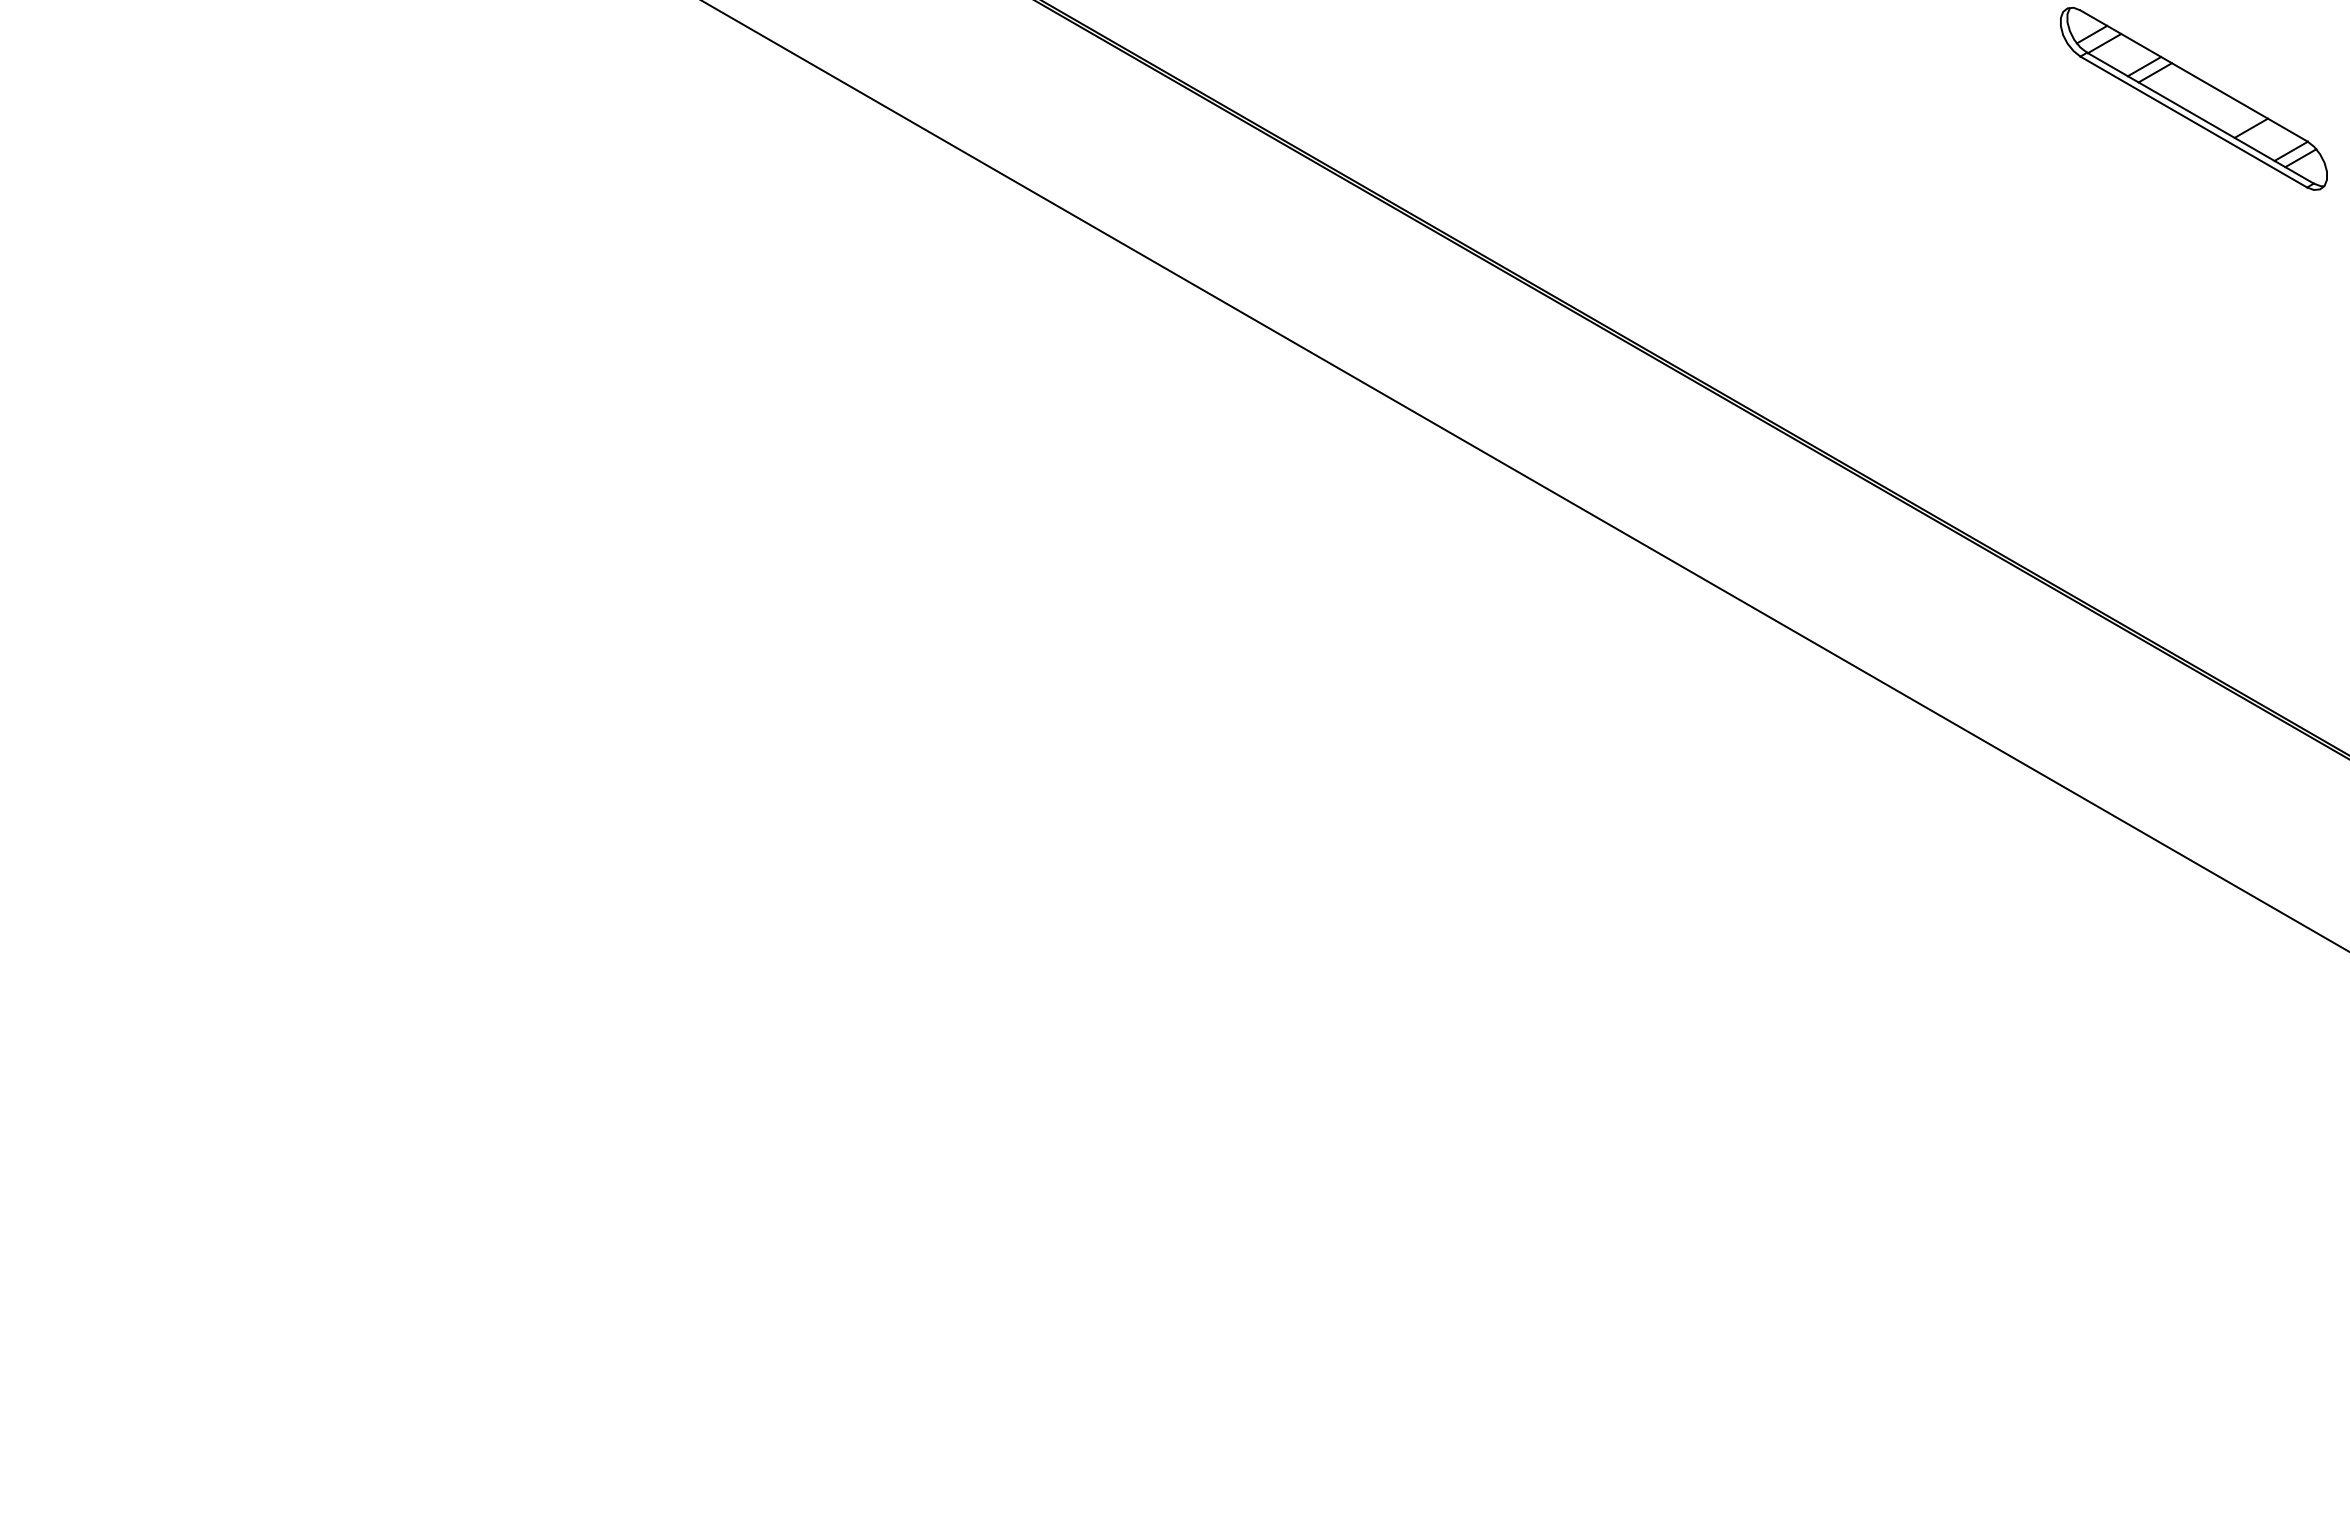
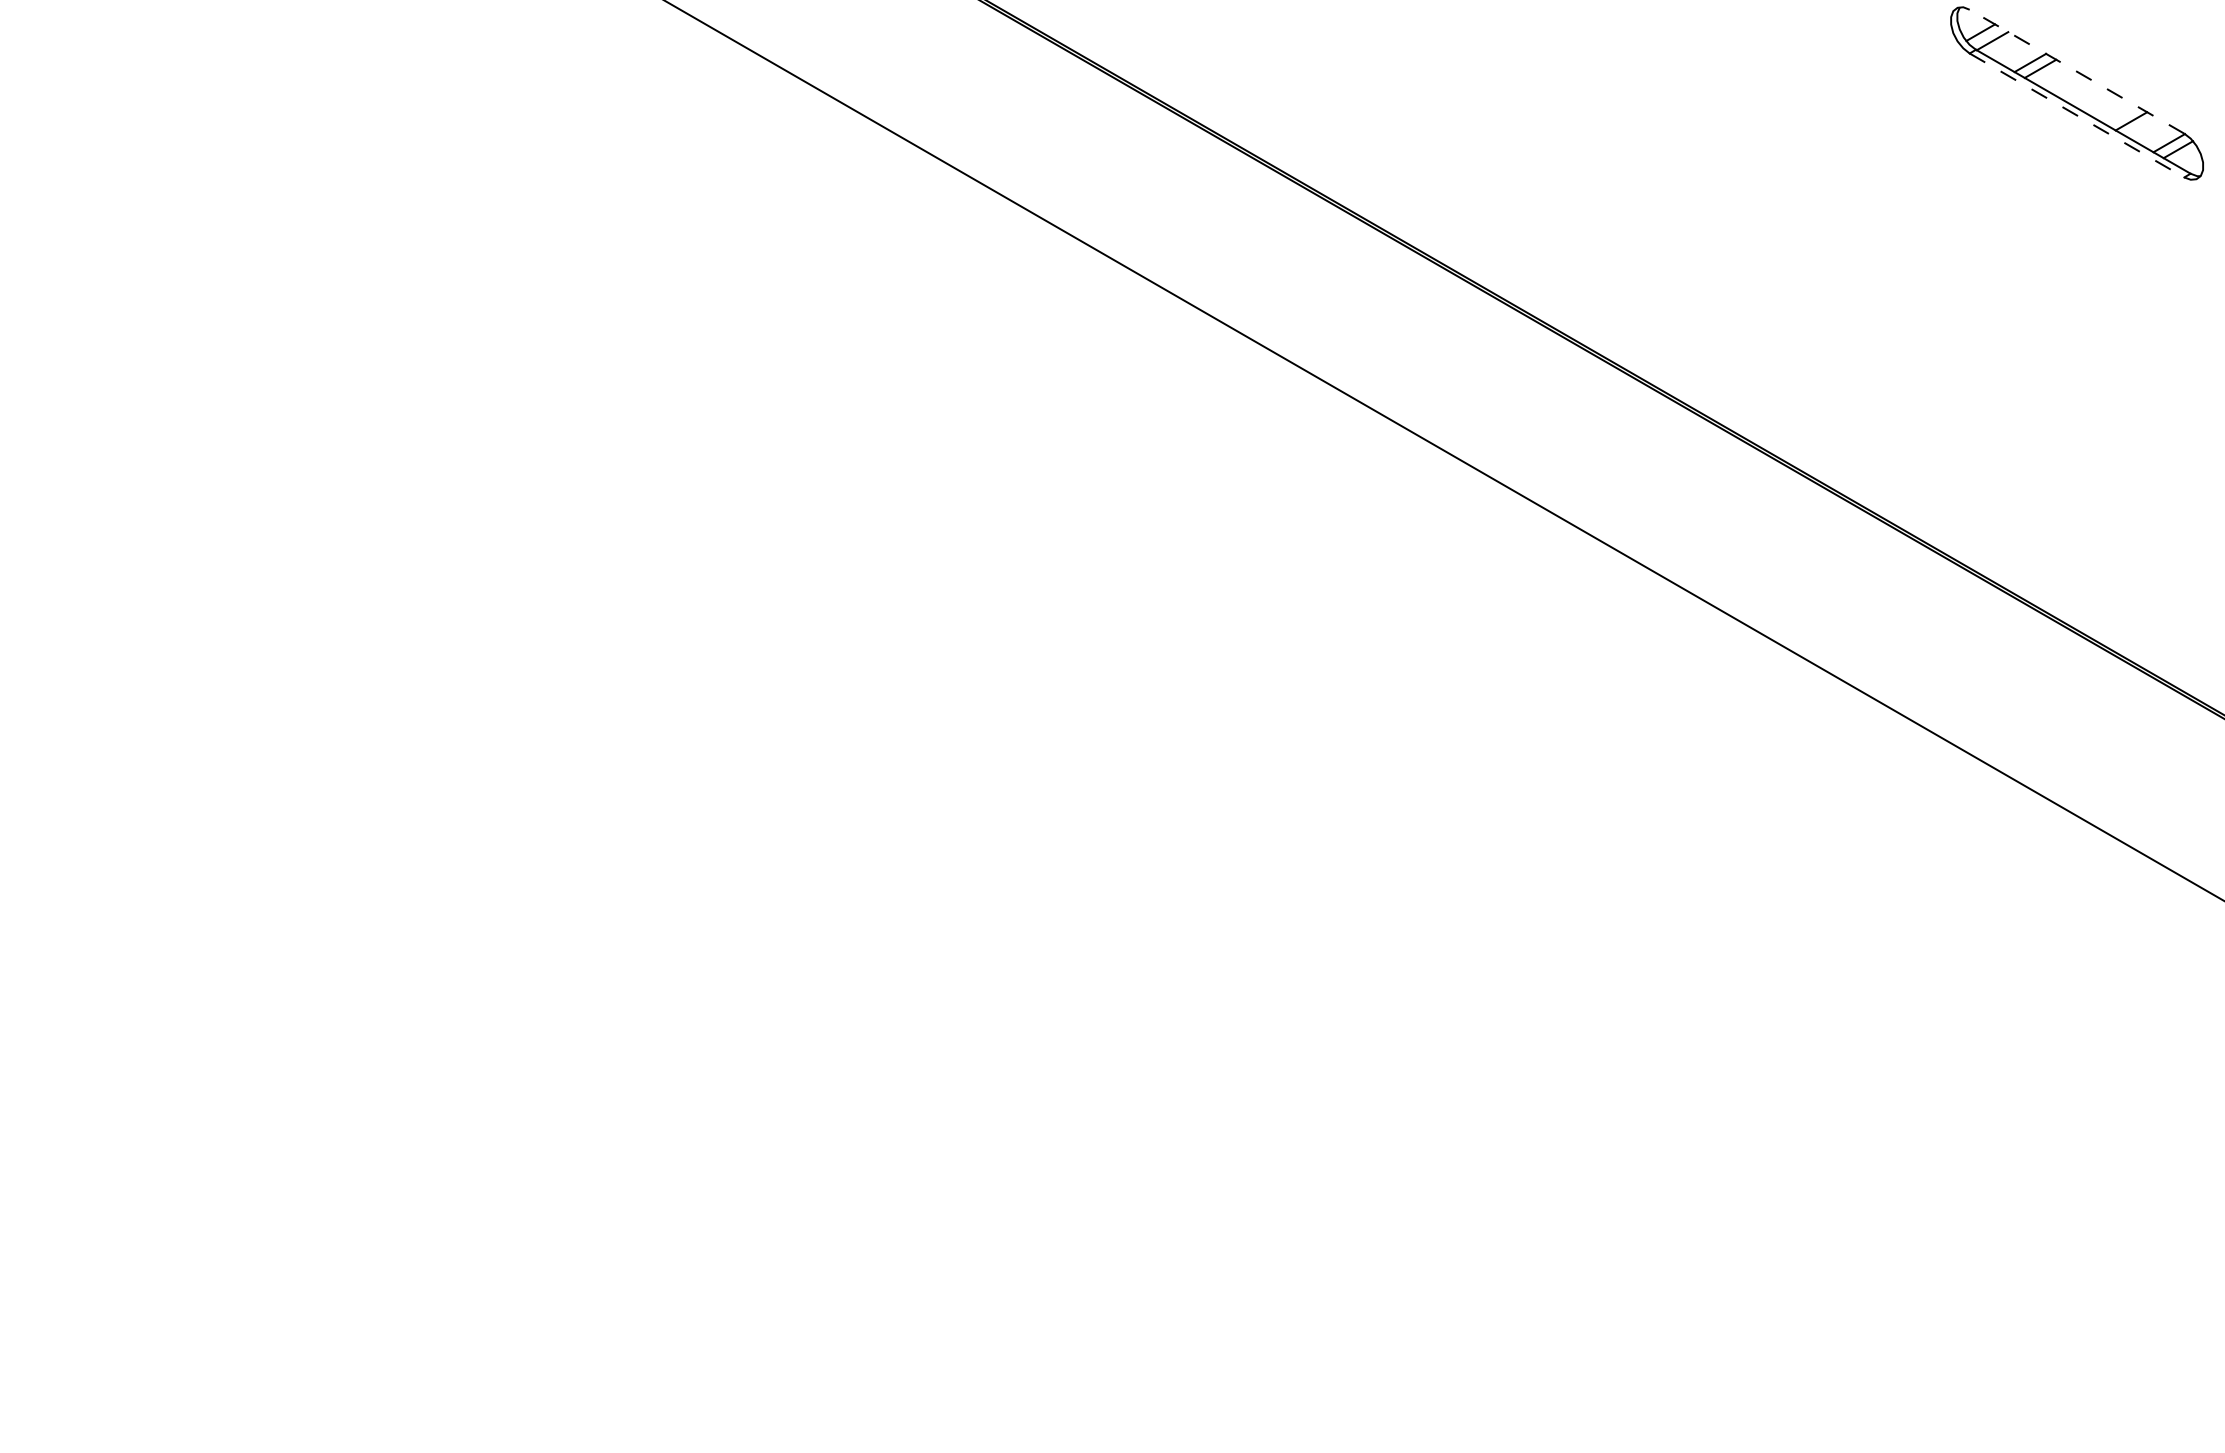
line: (2193, 75) -> (2076, 71), solid -> dashed
line: (2193, 122) -> (2076, 115), solid -> dashed

